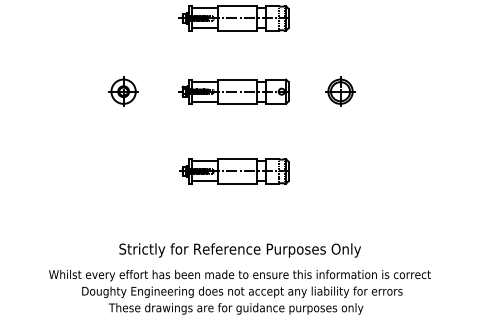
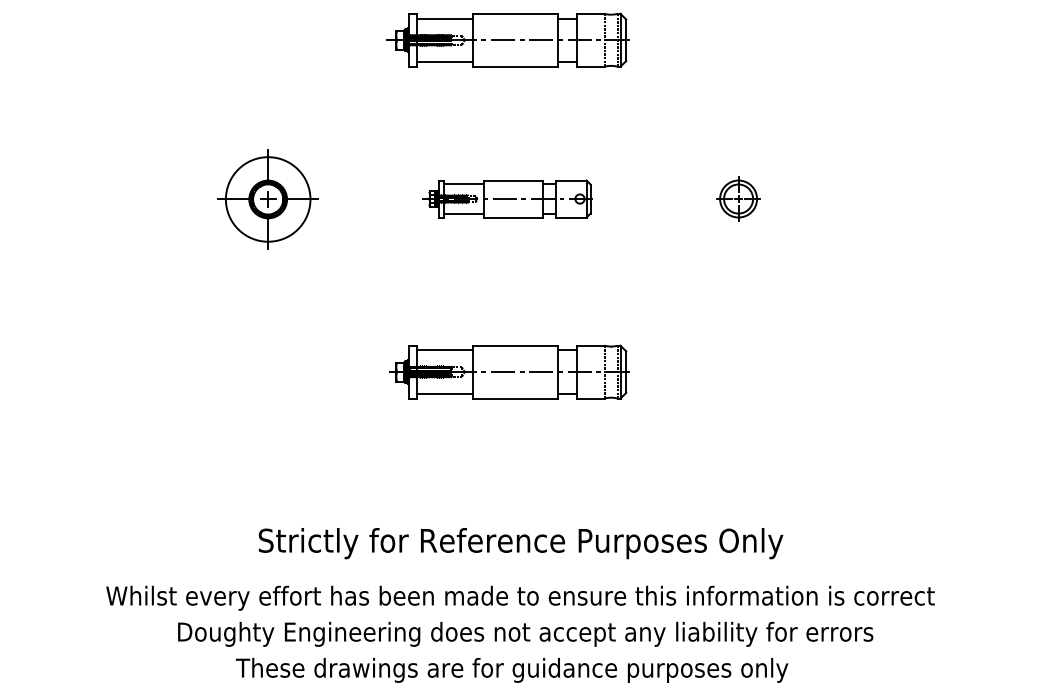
part: (123, 91) -> (267, 198), size x1.6
part: (233, 91) -> (506, 198), size x0.7
part: (340, 91) -> (738, 198), size x0.7

